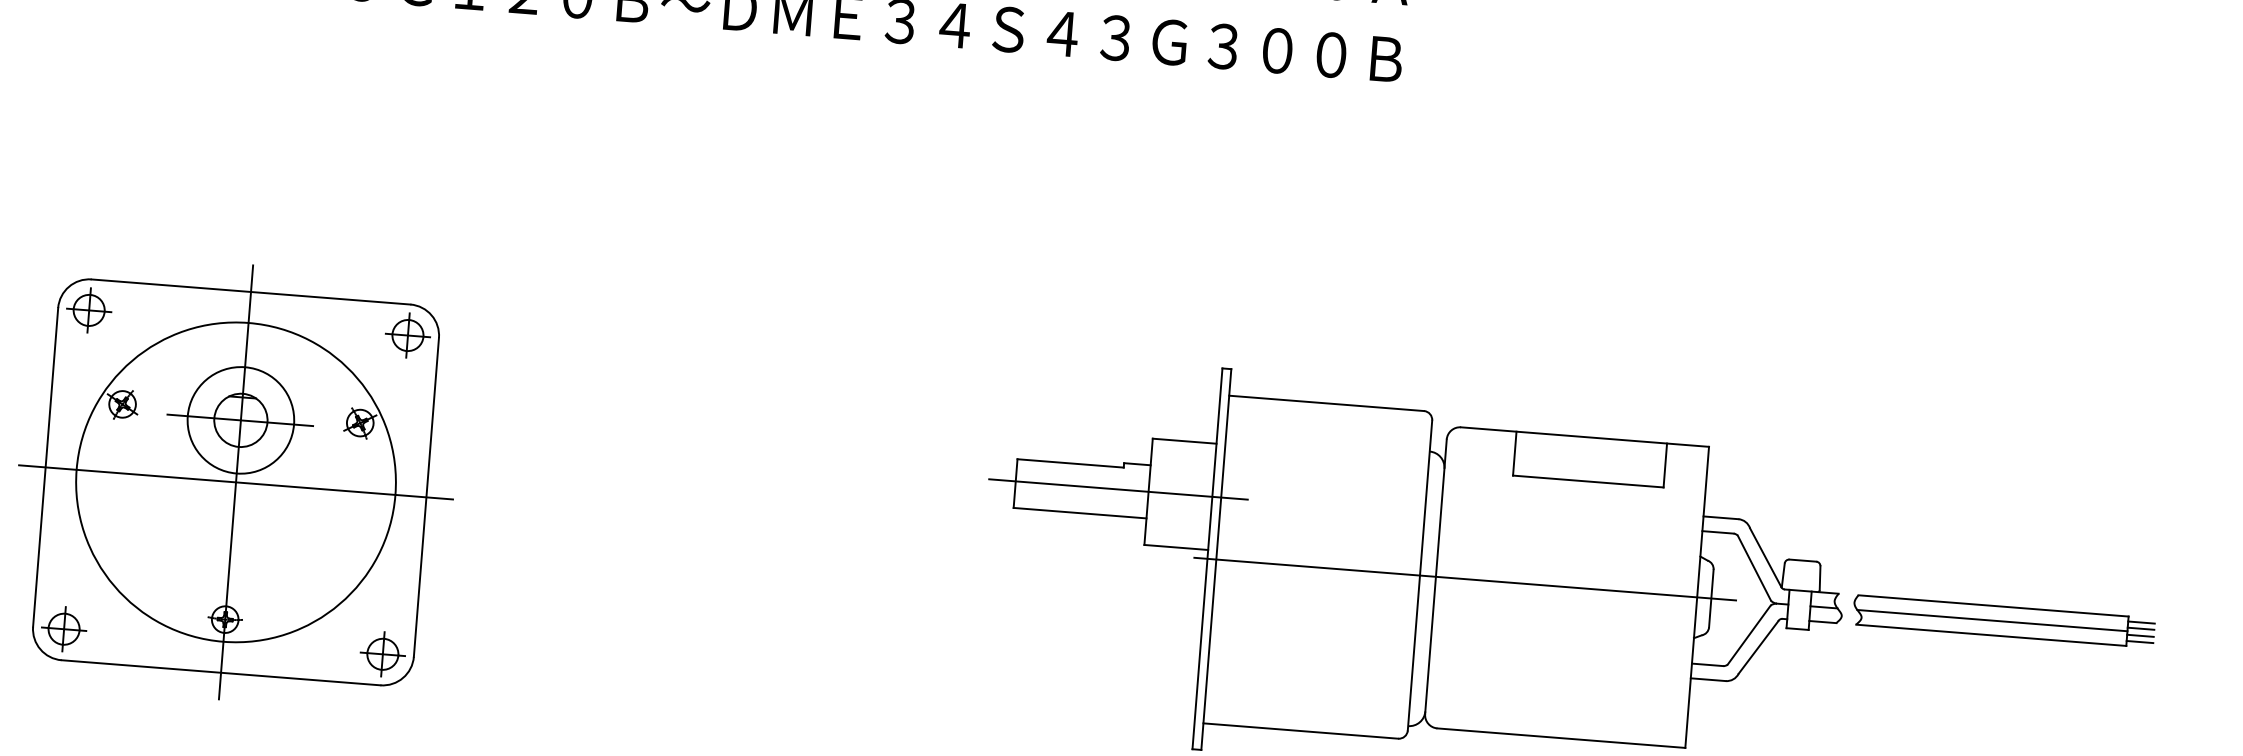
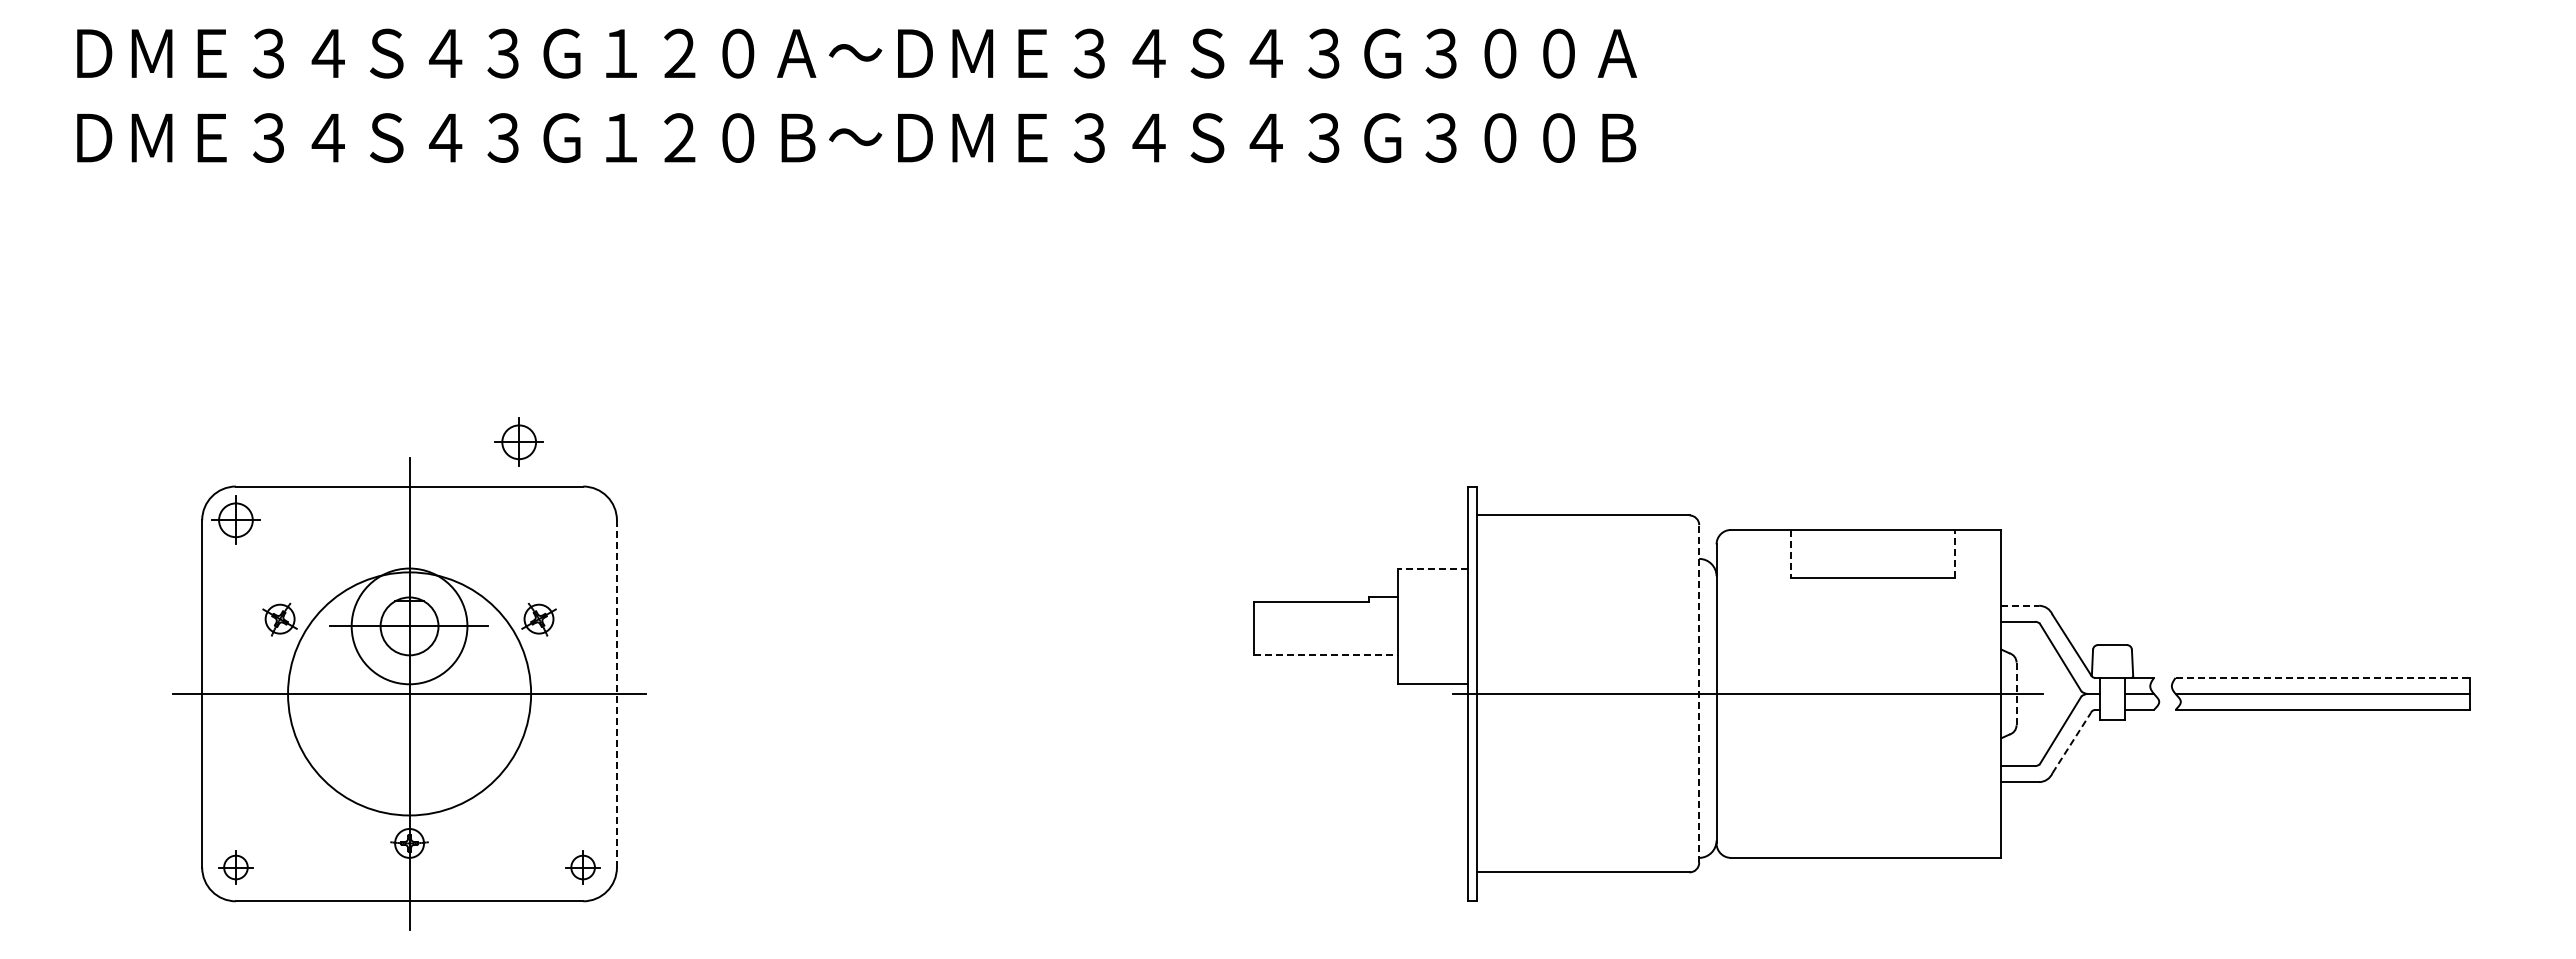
part: (407, 334) -> (518, 441), moved
line: (1184, 441) -> (1432, 568), solid -> dashed
line: (1514, 453) -> (1791, 553), solid -> dashed
line: (1665, 465) -> (1955, 553), solid -> dashed
circle: (236, 481) -> (409, 693), size x0.7
line: (1118, 489) -> (1365, 626), removed
line: (426, 496) -> (616, 693), solid -> dashed
line: (1080, 513) -> (1326, 655), solid -> dashed
line: (1721, 517) -> (2020, 605), solid -> dashed
line: (1420, 575) -> (1699, 693), solid -> dashed
line: (1711, 598) -> (2016, 693), solid -> dashed
line: (1994, 605) -> (2323, 677), solid -> dashed
line: (2140, 622) -> (2483, 683), removed
part: (63, 629) -> (235, 867), size x0.7
line: (2140, 629) -> (2483, 690), removed
line: (2139, 635) -> (2483, 697), removed
line: (2139, 641) -> (2483, 704), removed
line: (1758, 647) -> (2071, 743), solid -> dashed
part: (382, 654) -> (582, 867), size x0.7

